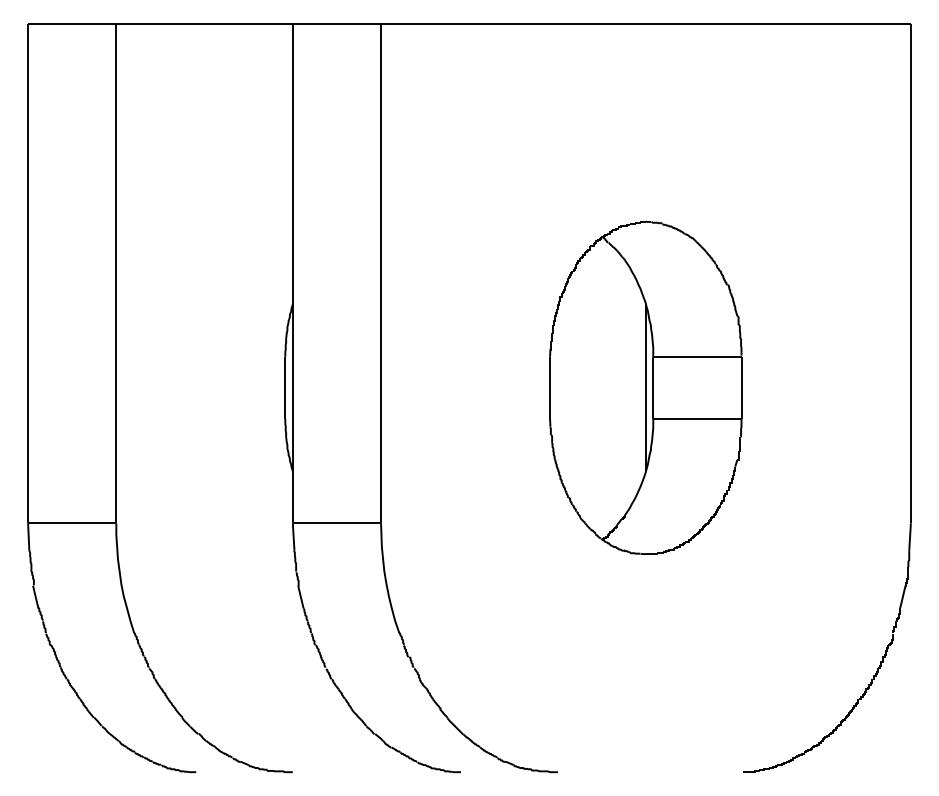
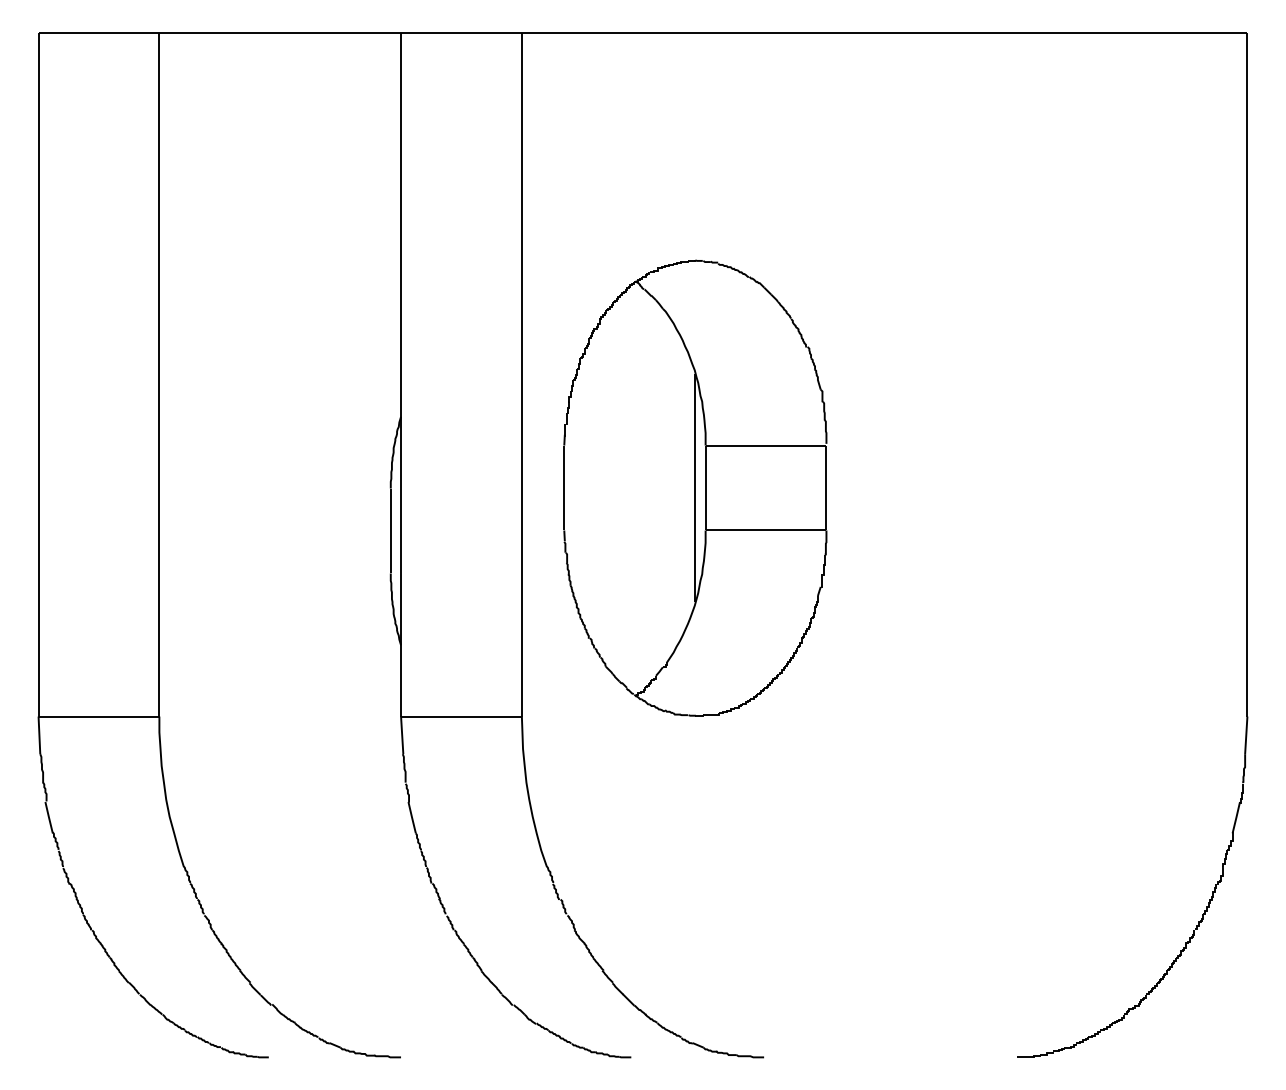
part: (645, 387) -> (695, 487), moved

